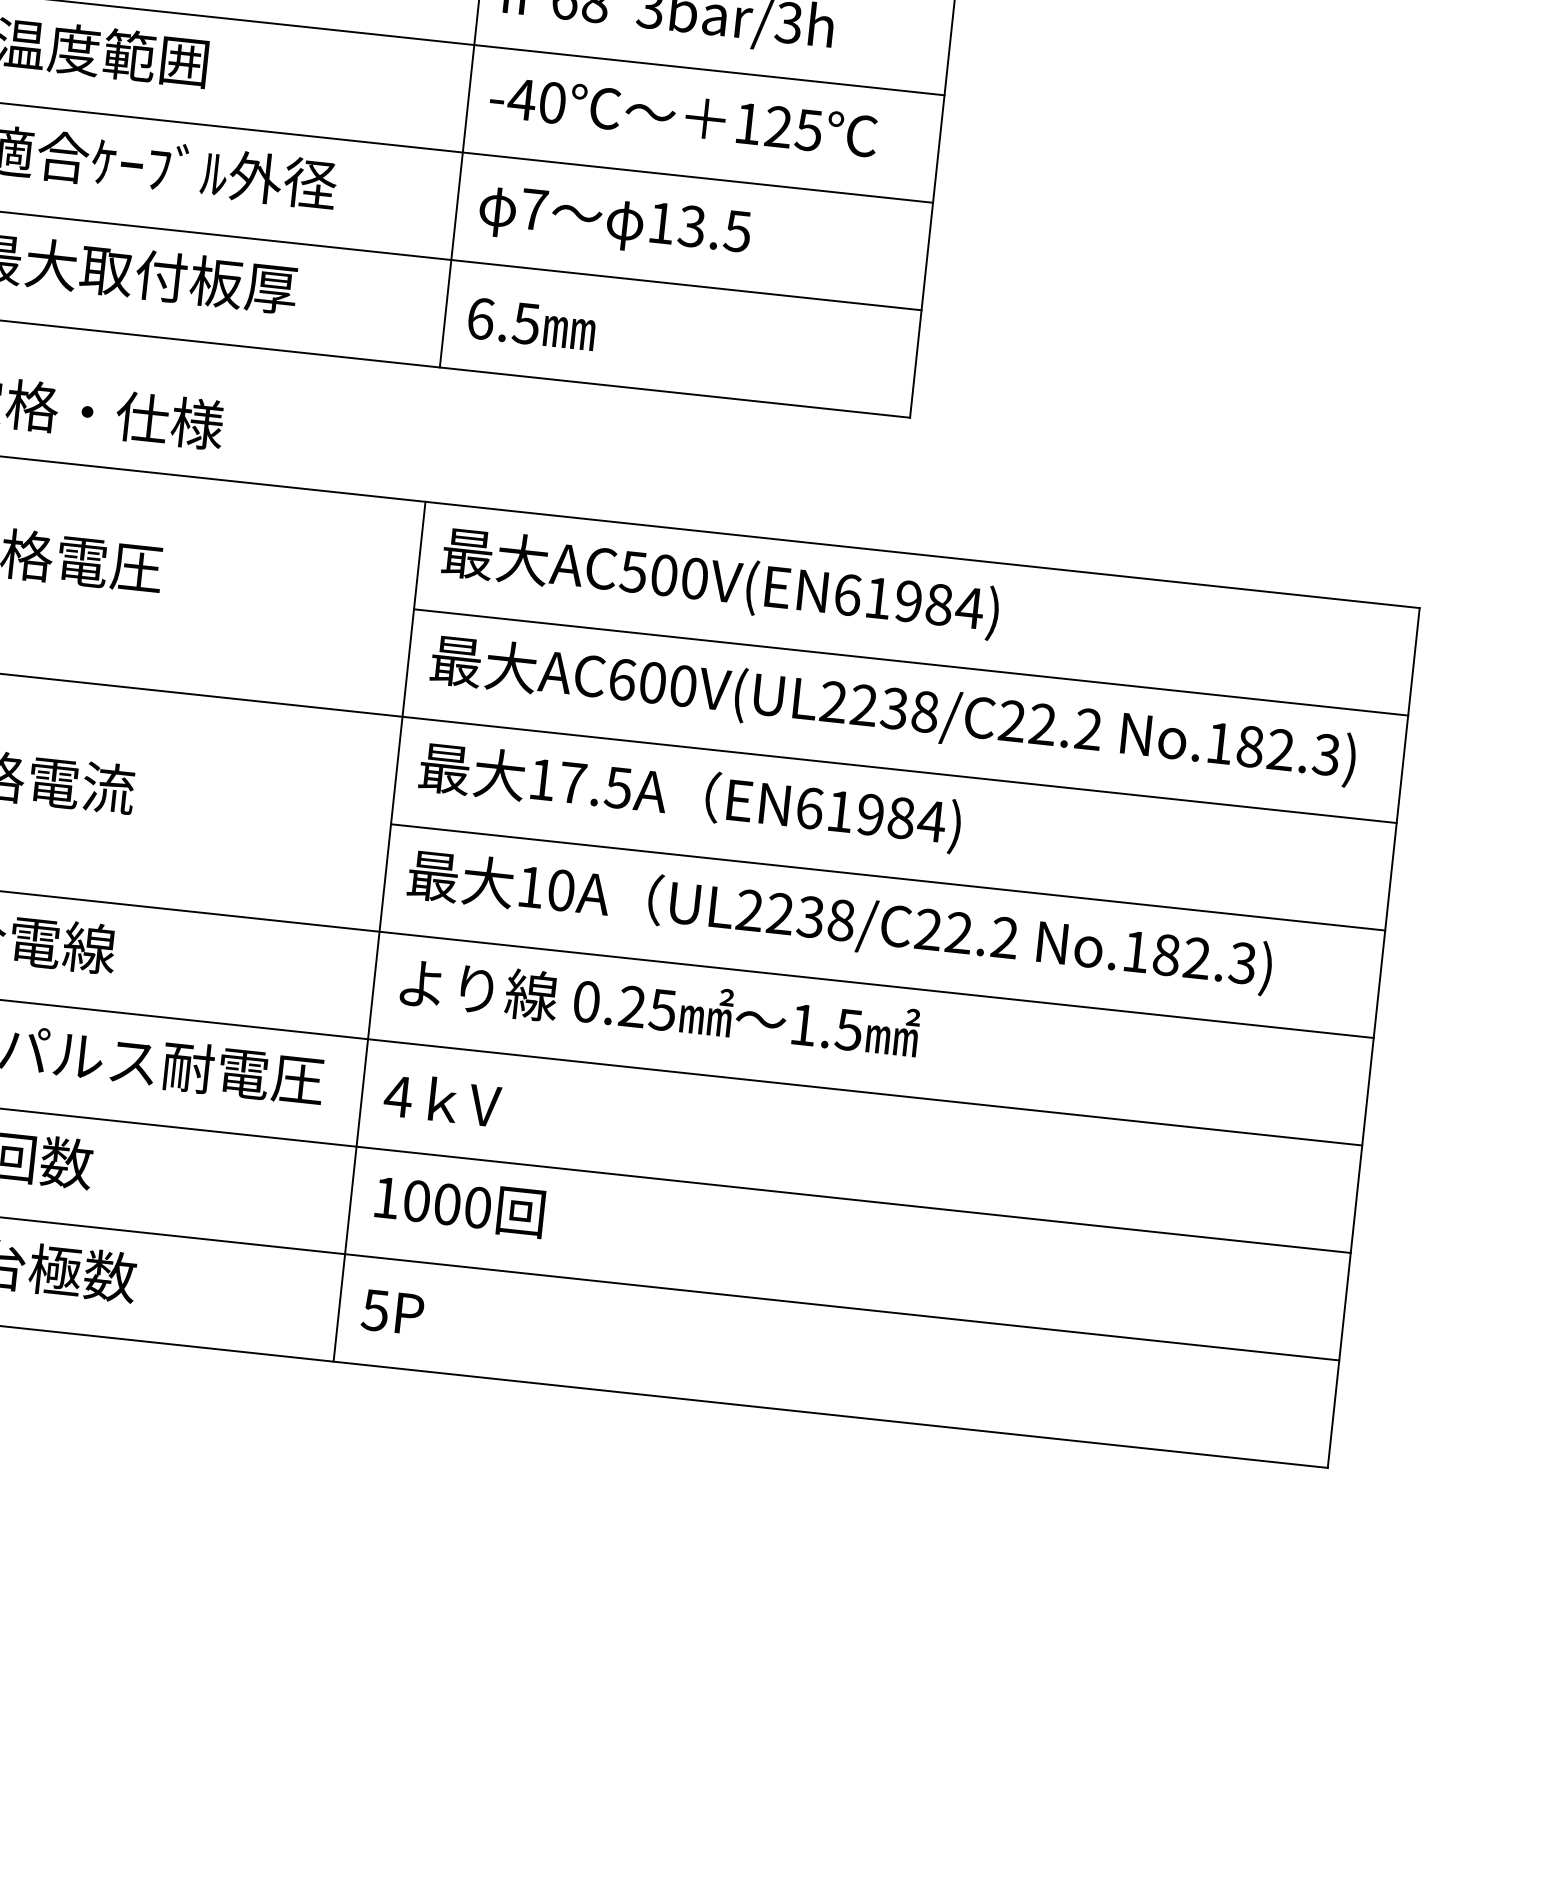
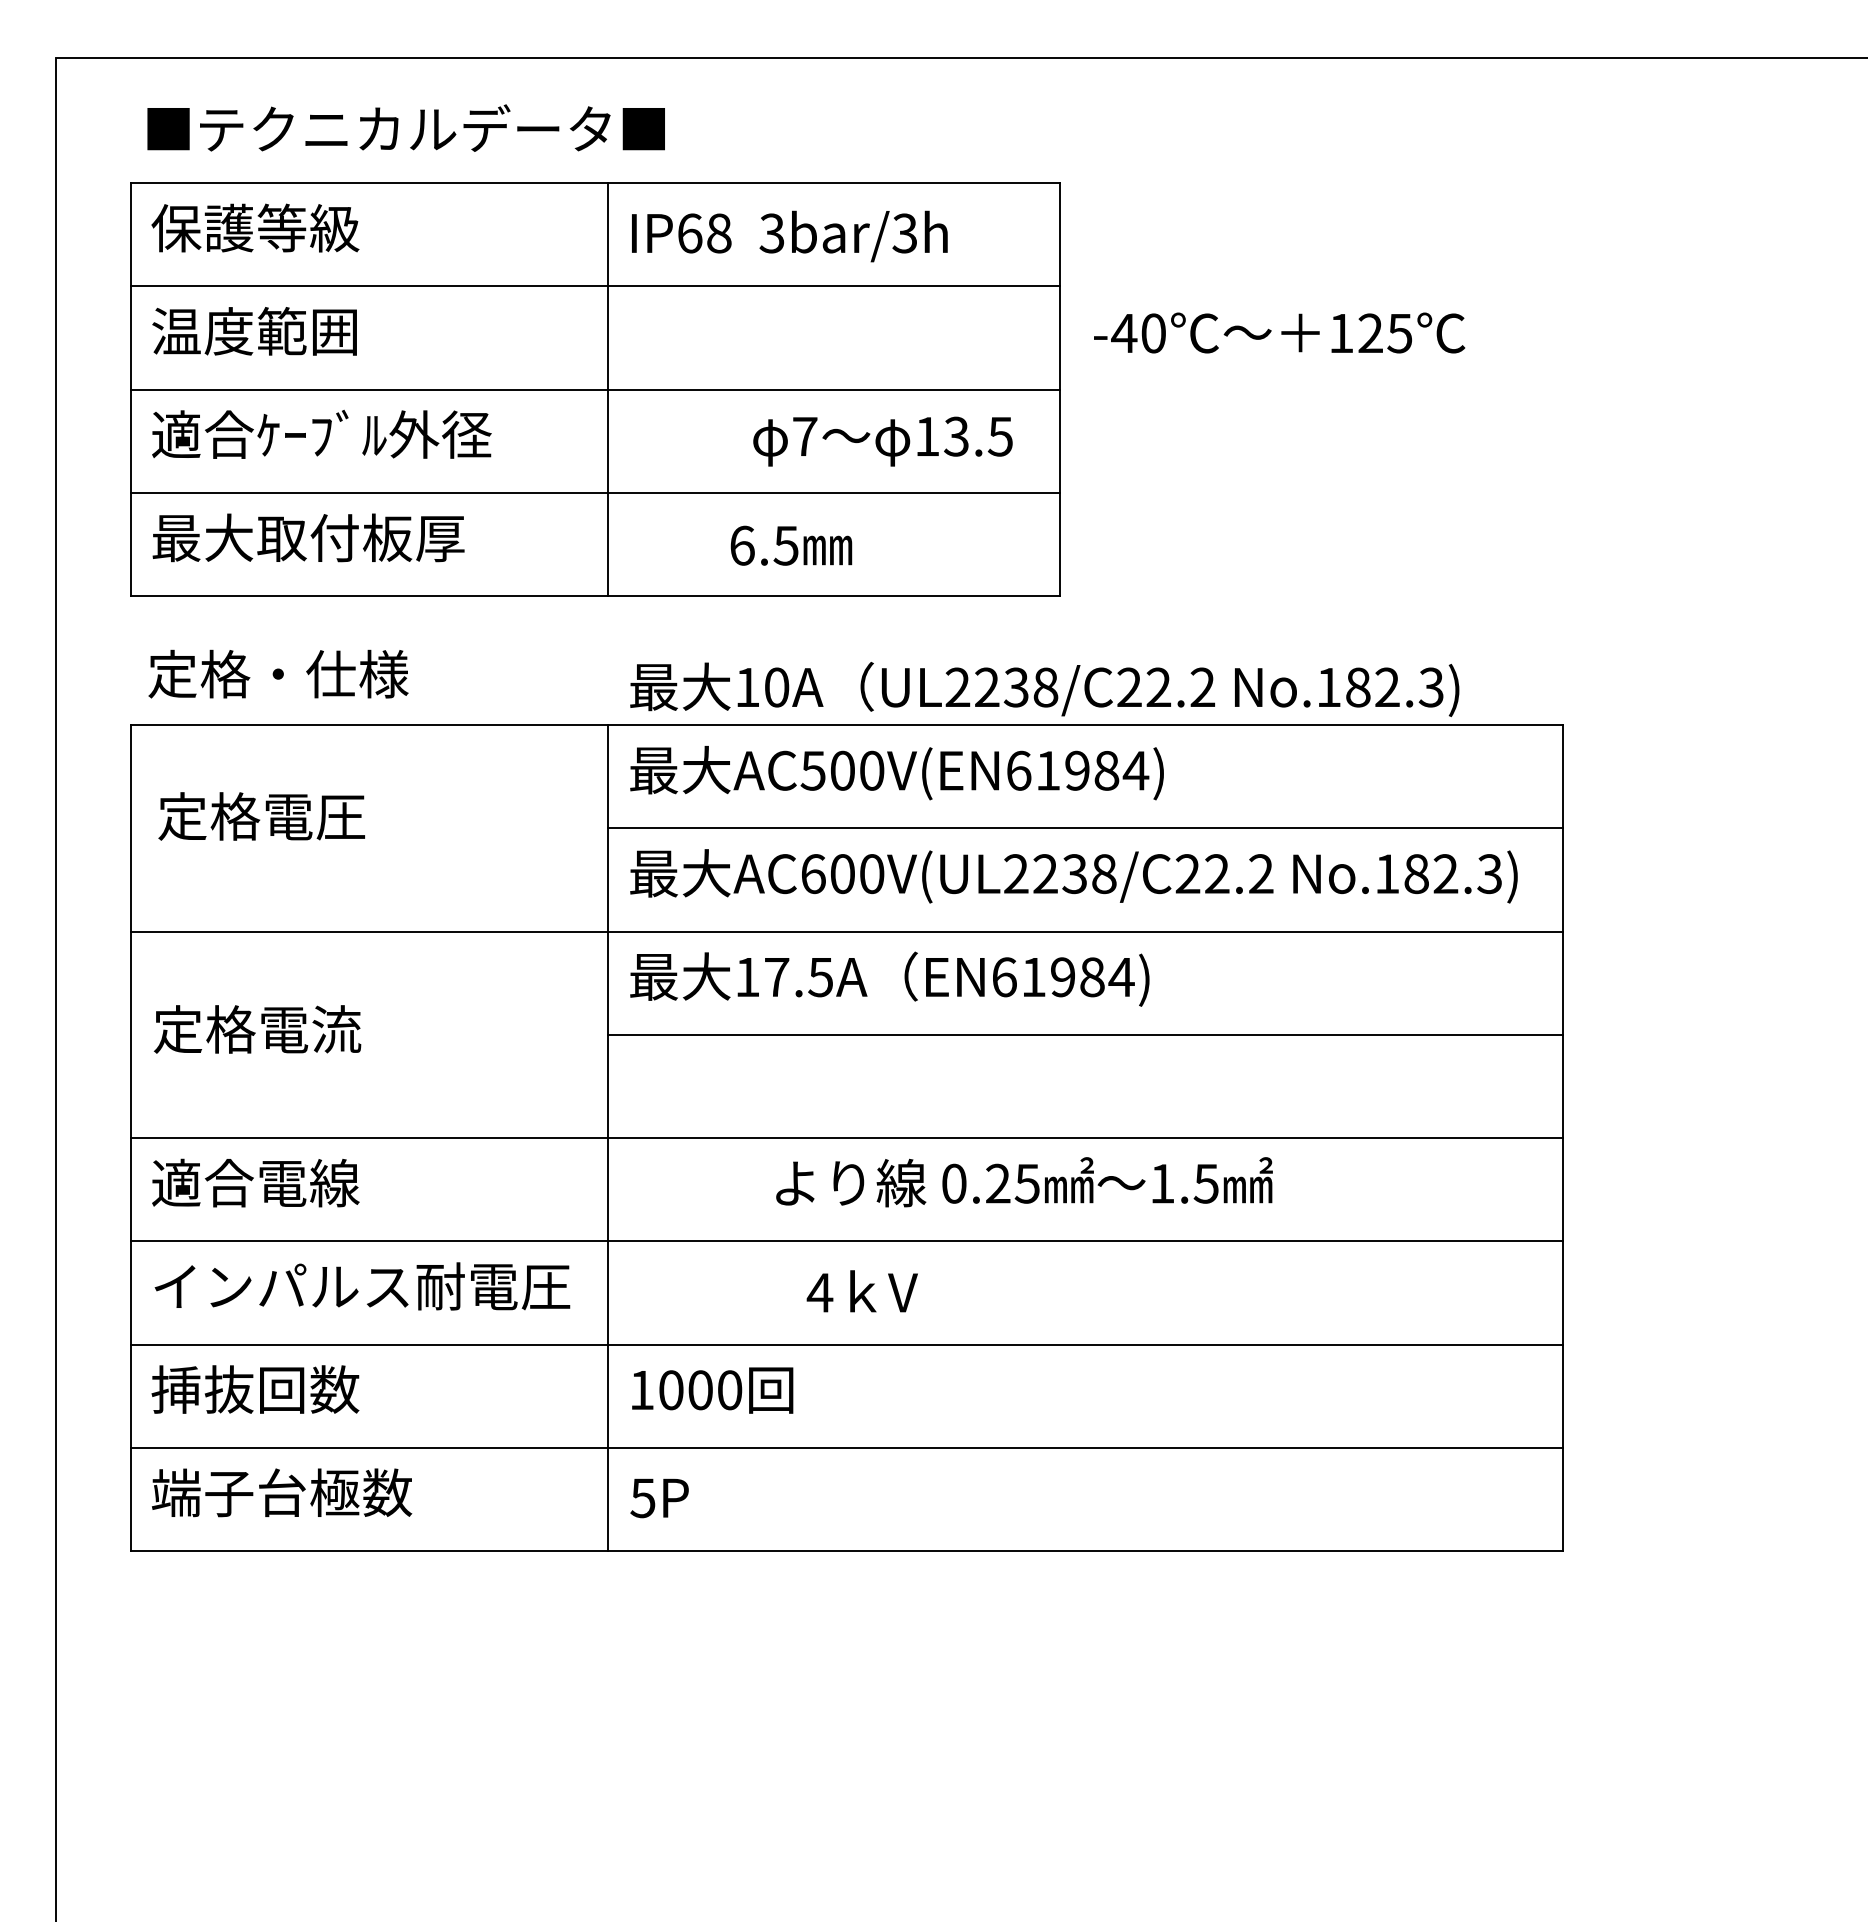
text: (683, 115) -> (1279, 332), moved
text: (614, 223) -> (882, 441), moved
text: (531, 323) -> (791, 545), moved
text: (839, 922) -> (1044, 689), moved
text: (659, 1008) -> (1024, 1182), moved
text: (441, 1099) -> (861, 1291), moved

